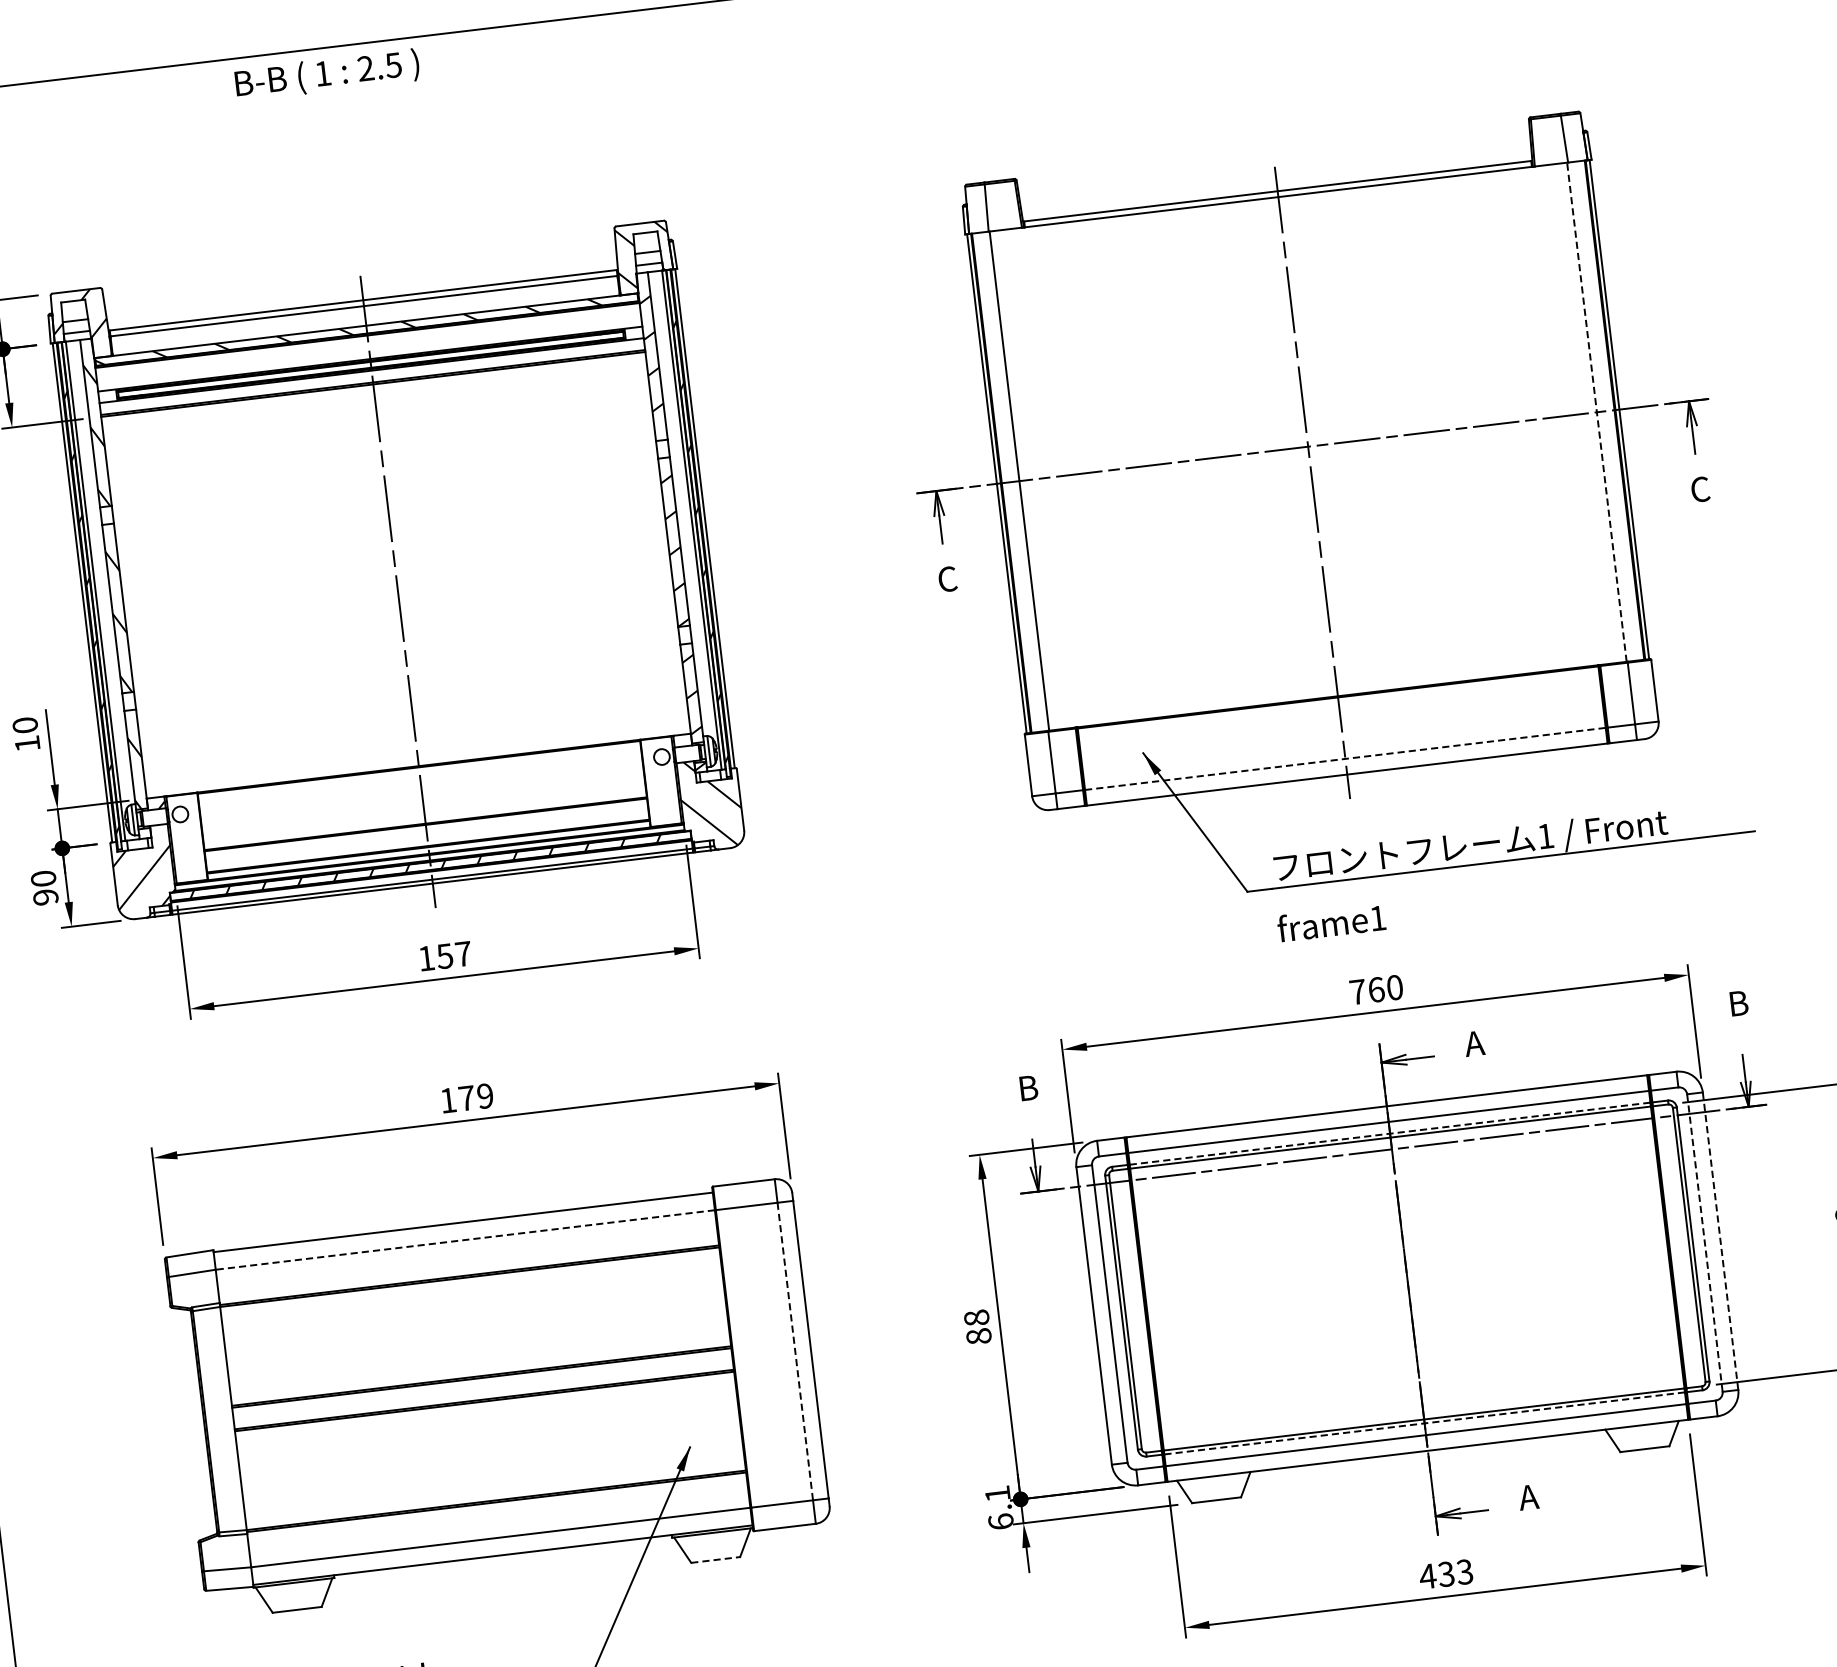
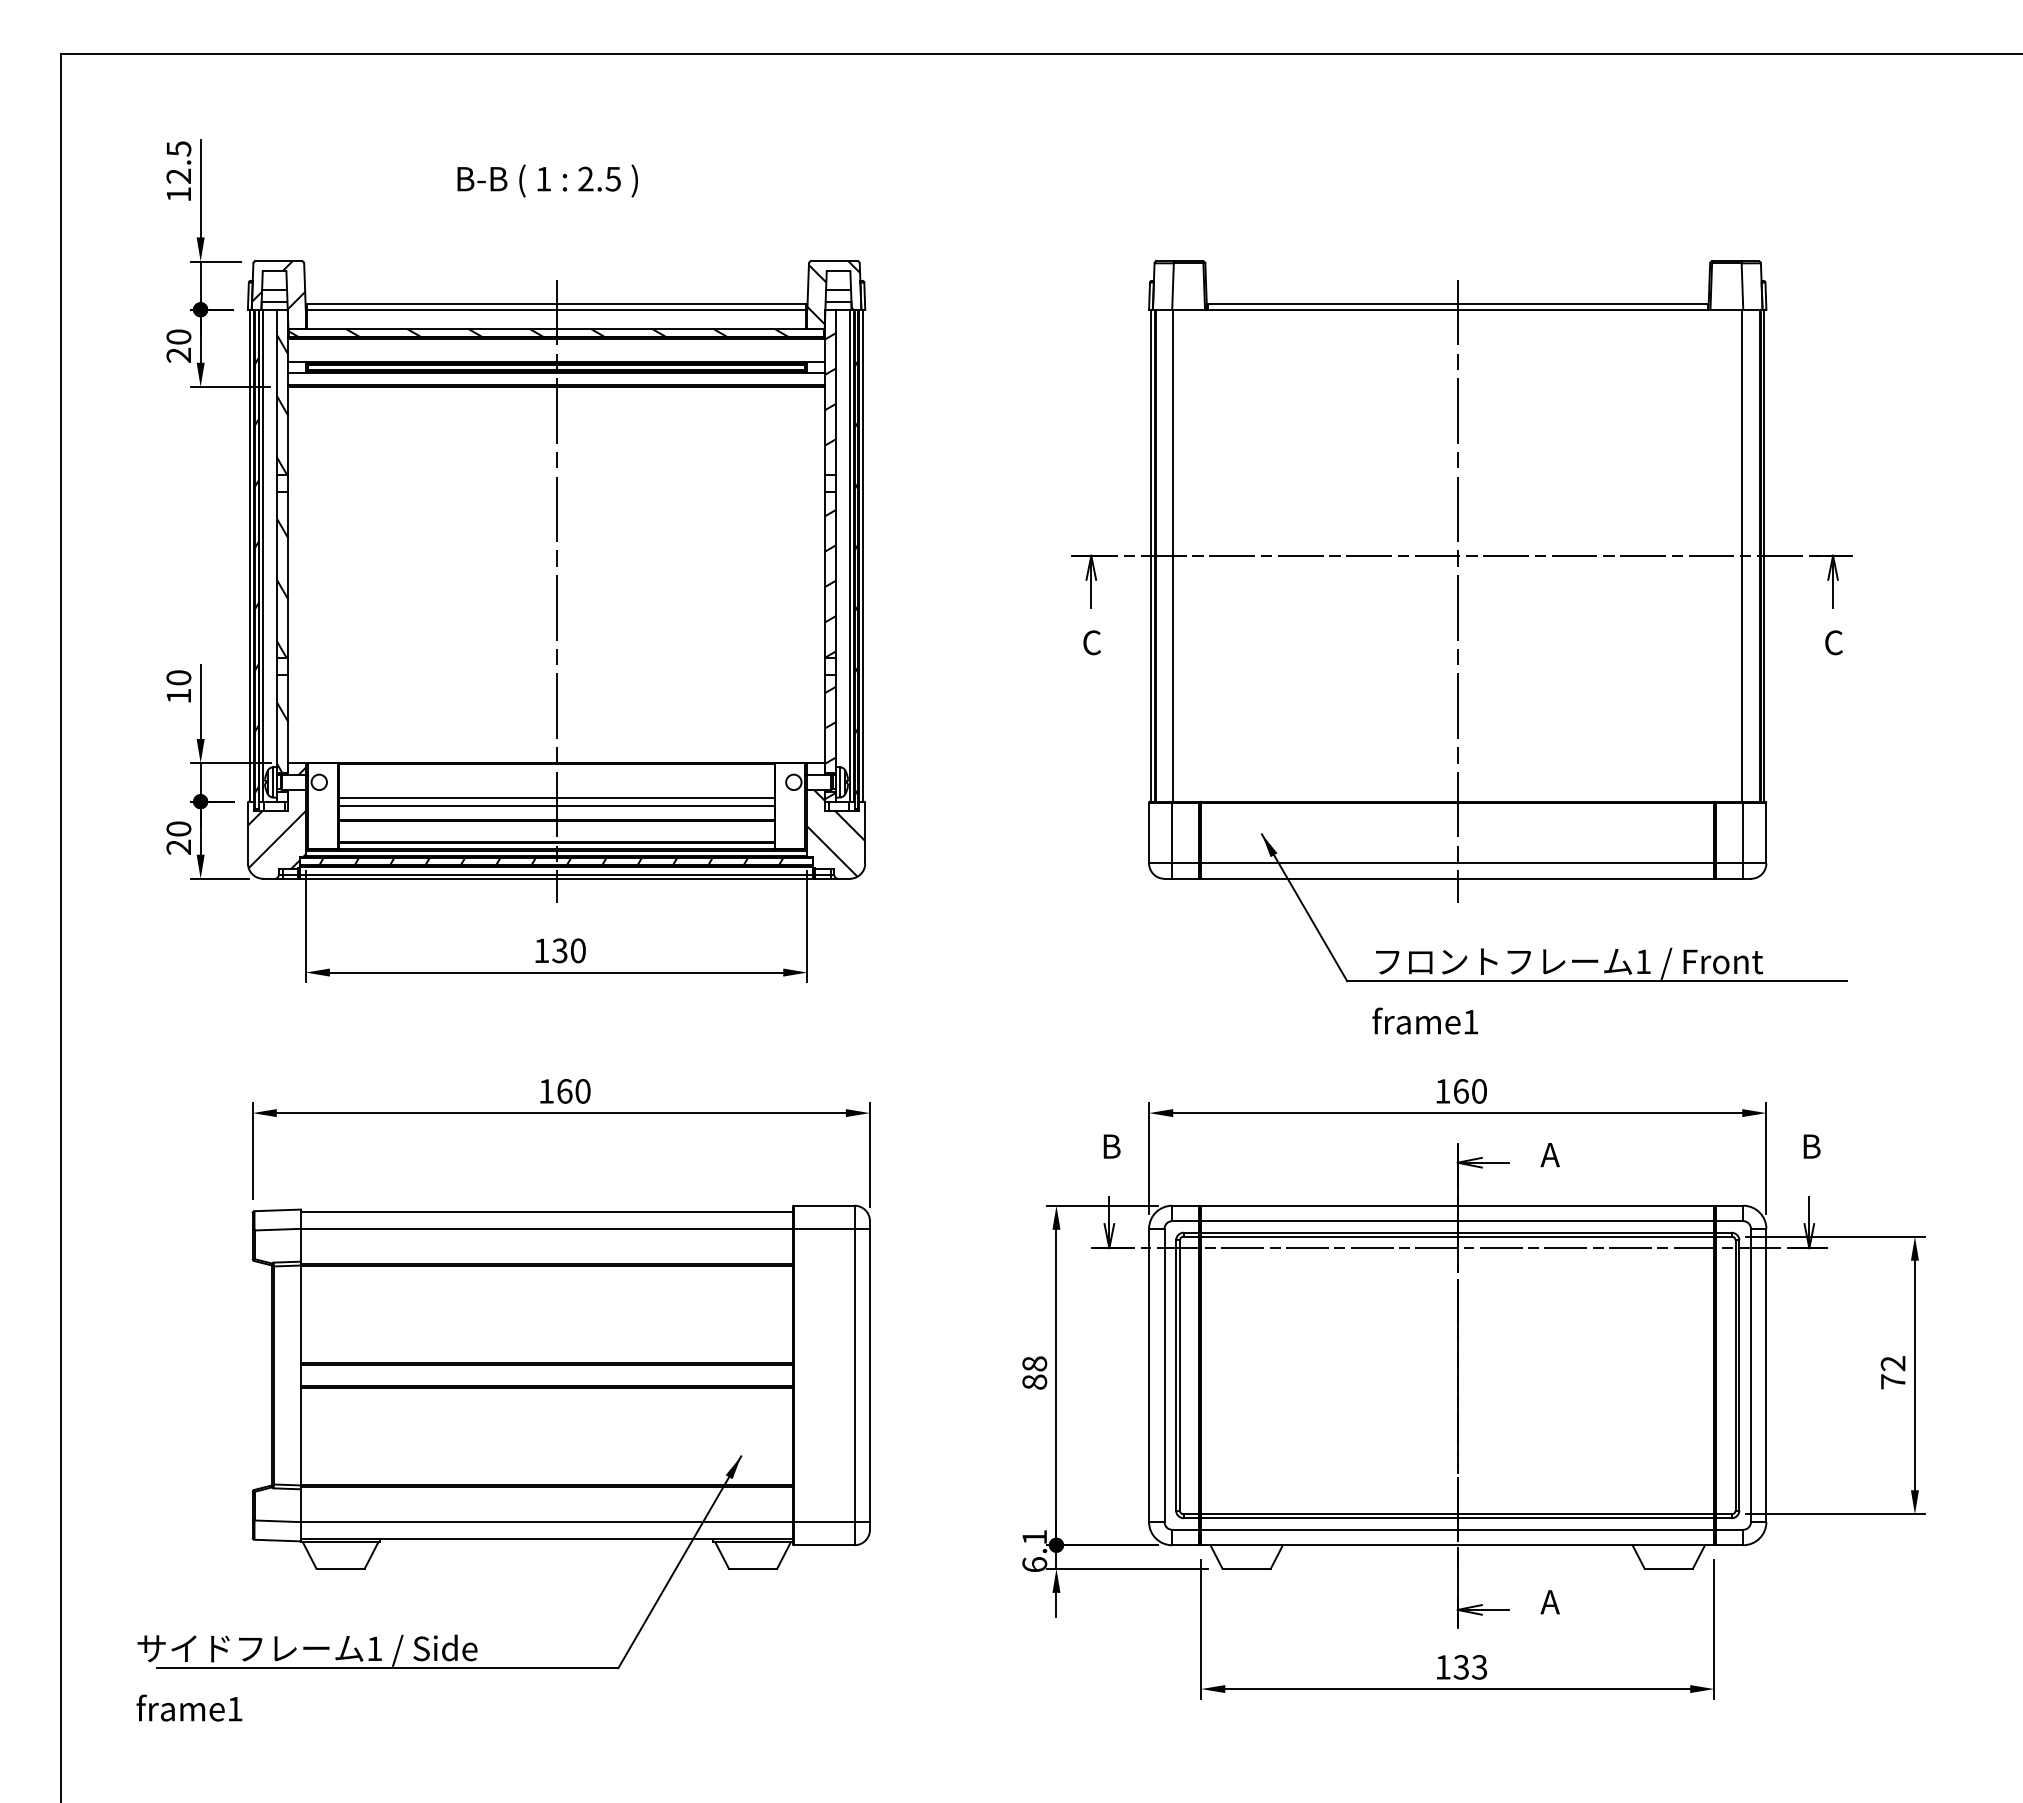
text: (327, 74) -> (547, 180), moved
line: (1597, 412) -> (1742, 555), dashed -> solid
line: (1345, 759) -> (1457, 863), dashed -> solid
line: (422, 801) -> (556, 797), added
line: (423, 809) -> (556, 805), added
text: (45, 896) -> (178, 846), 90 -> 20
text: (453, 954) -> (568, 950), 157 -> 130
text: (1357, 992) -> (1442, 1091), 760 -> 160
text: (475, 1097) -> (573, 1091), 179 -> 160
line: (1389, 1133) -> (1457, 1232), dashed -> solid
line: (464, 1239) -> (546, 1228), dashed -> solid
line: (1720, 1241) -> (1766, 1375), dashed -> solid
line: (1704, 1243) -> (1750, 1375), dashed -> solid
line: (795, 1351) -> (854, 1375), dashed -> solid
line: (1424, 1423) -> (1457, 1518), dashed -> solid
line: (716, 1559) -> (753, 1568), dashed -> solid
text: (1427, 1576) -> (1442, 1667), 433 -> 133

